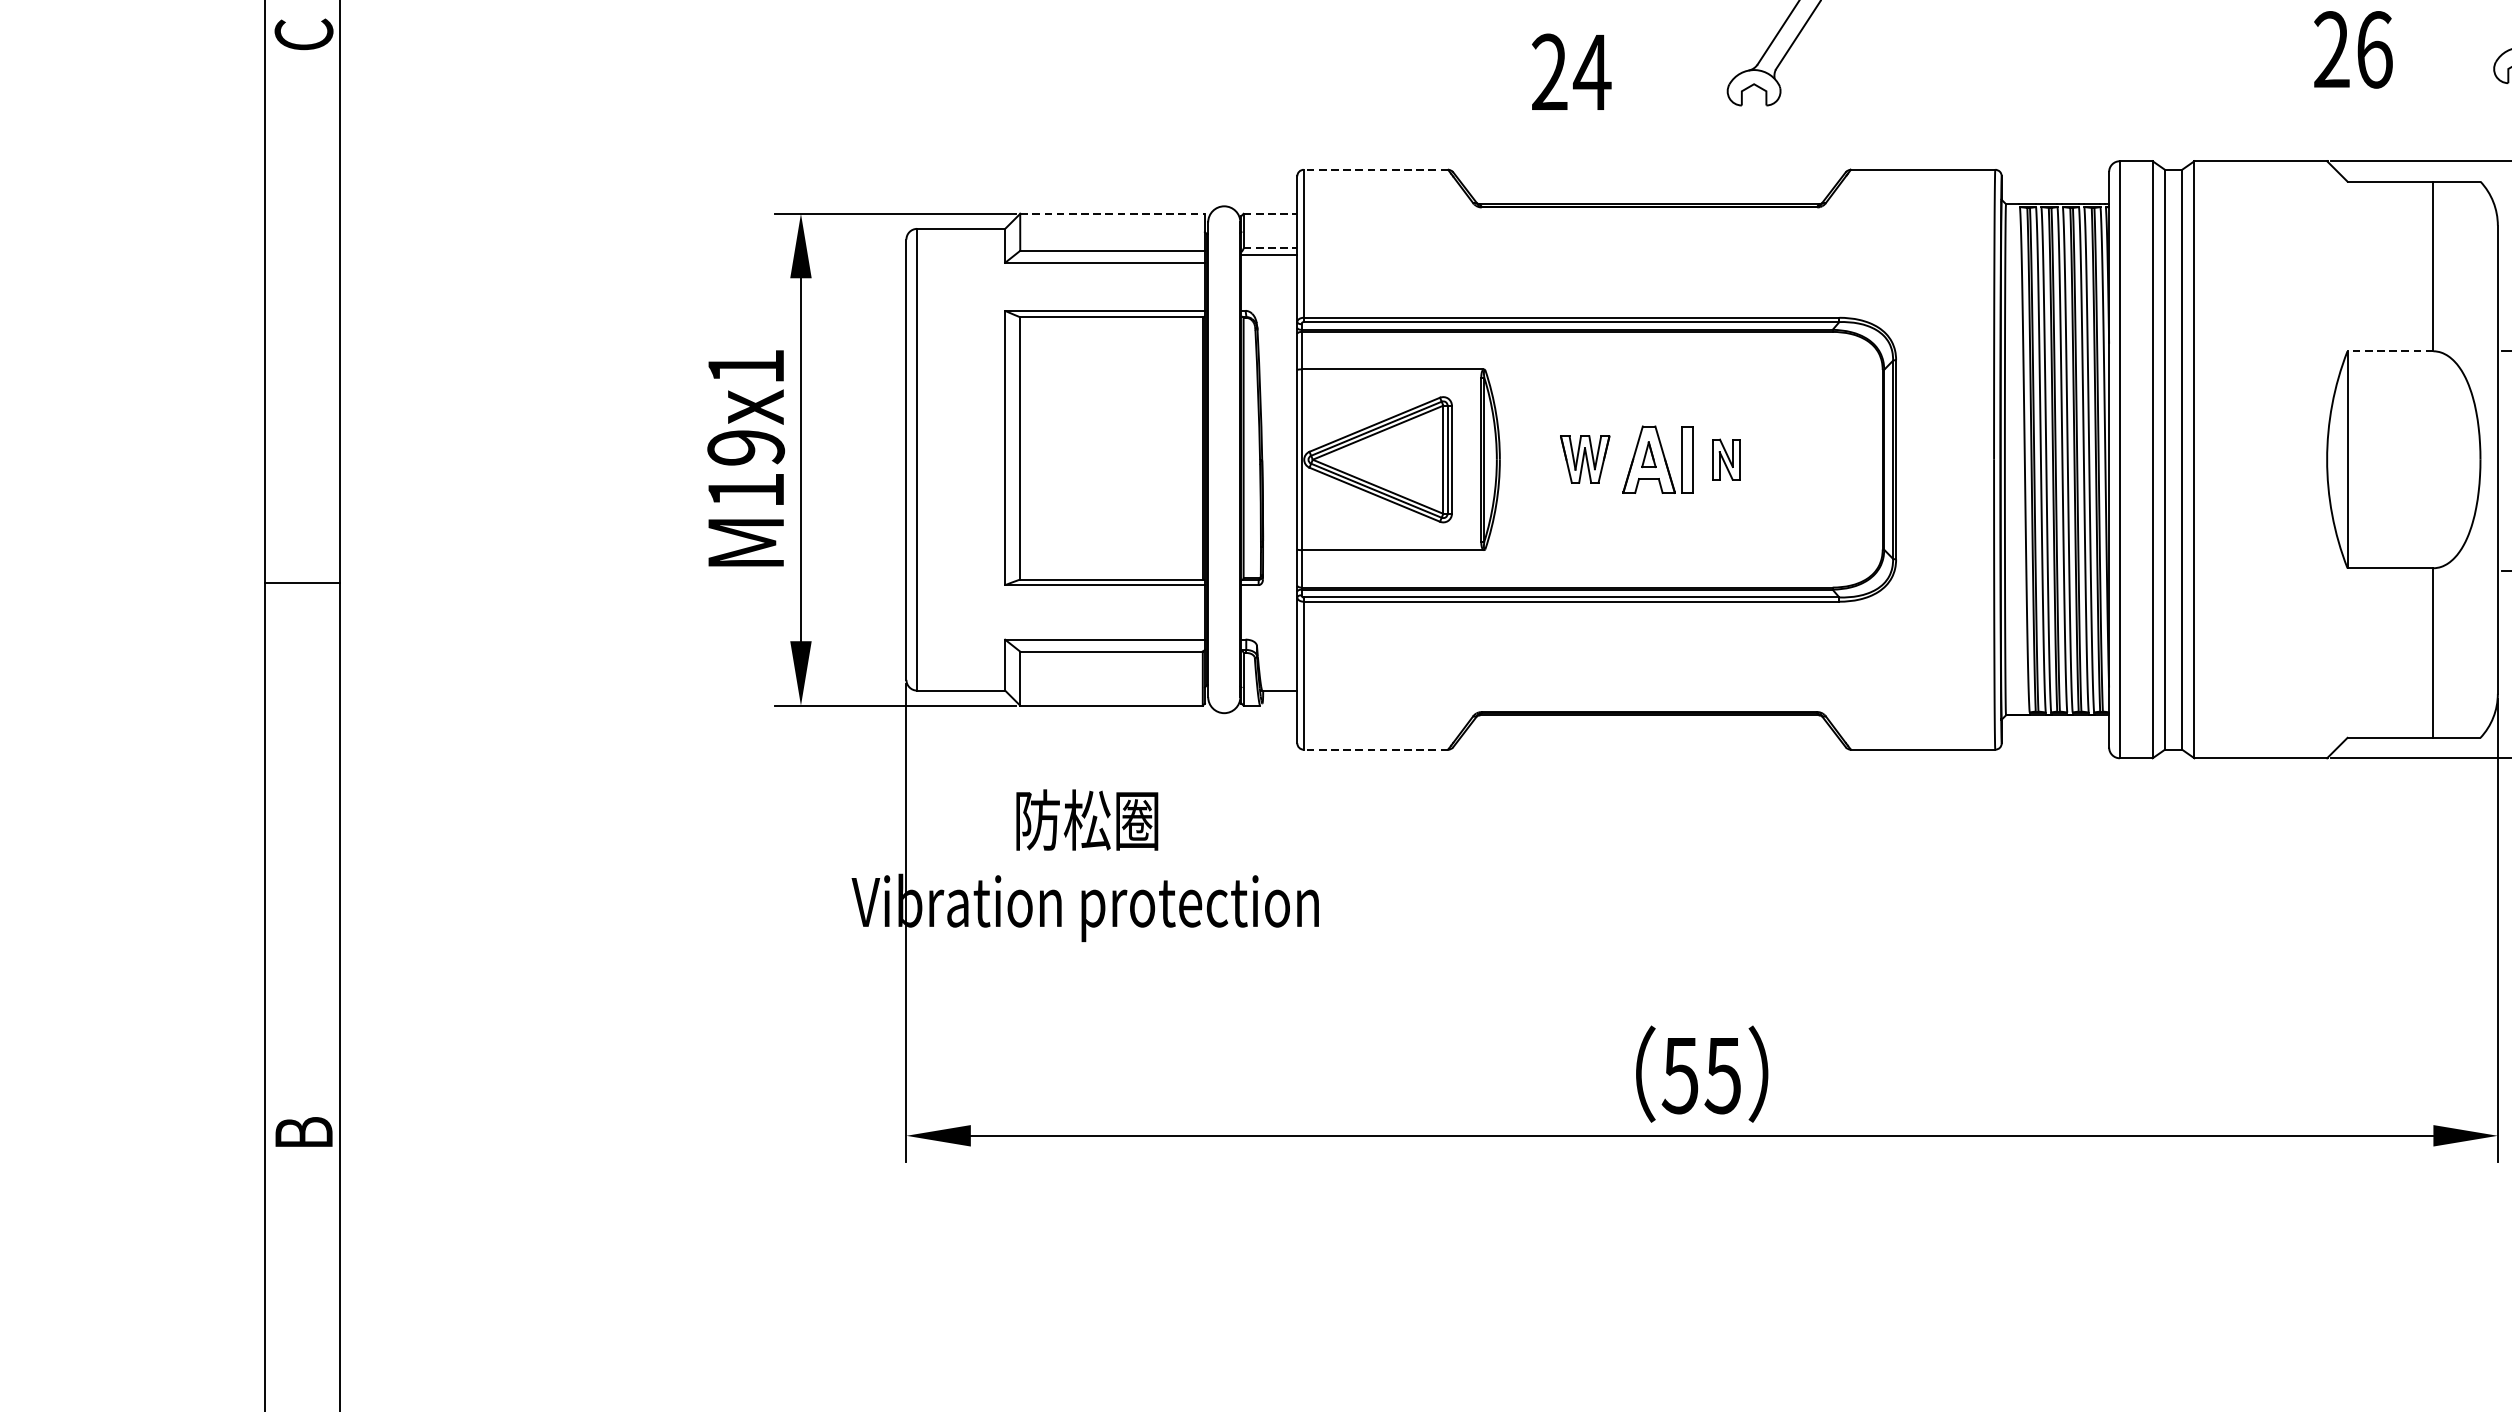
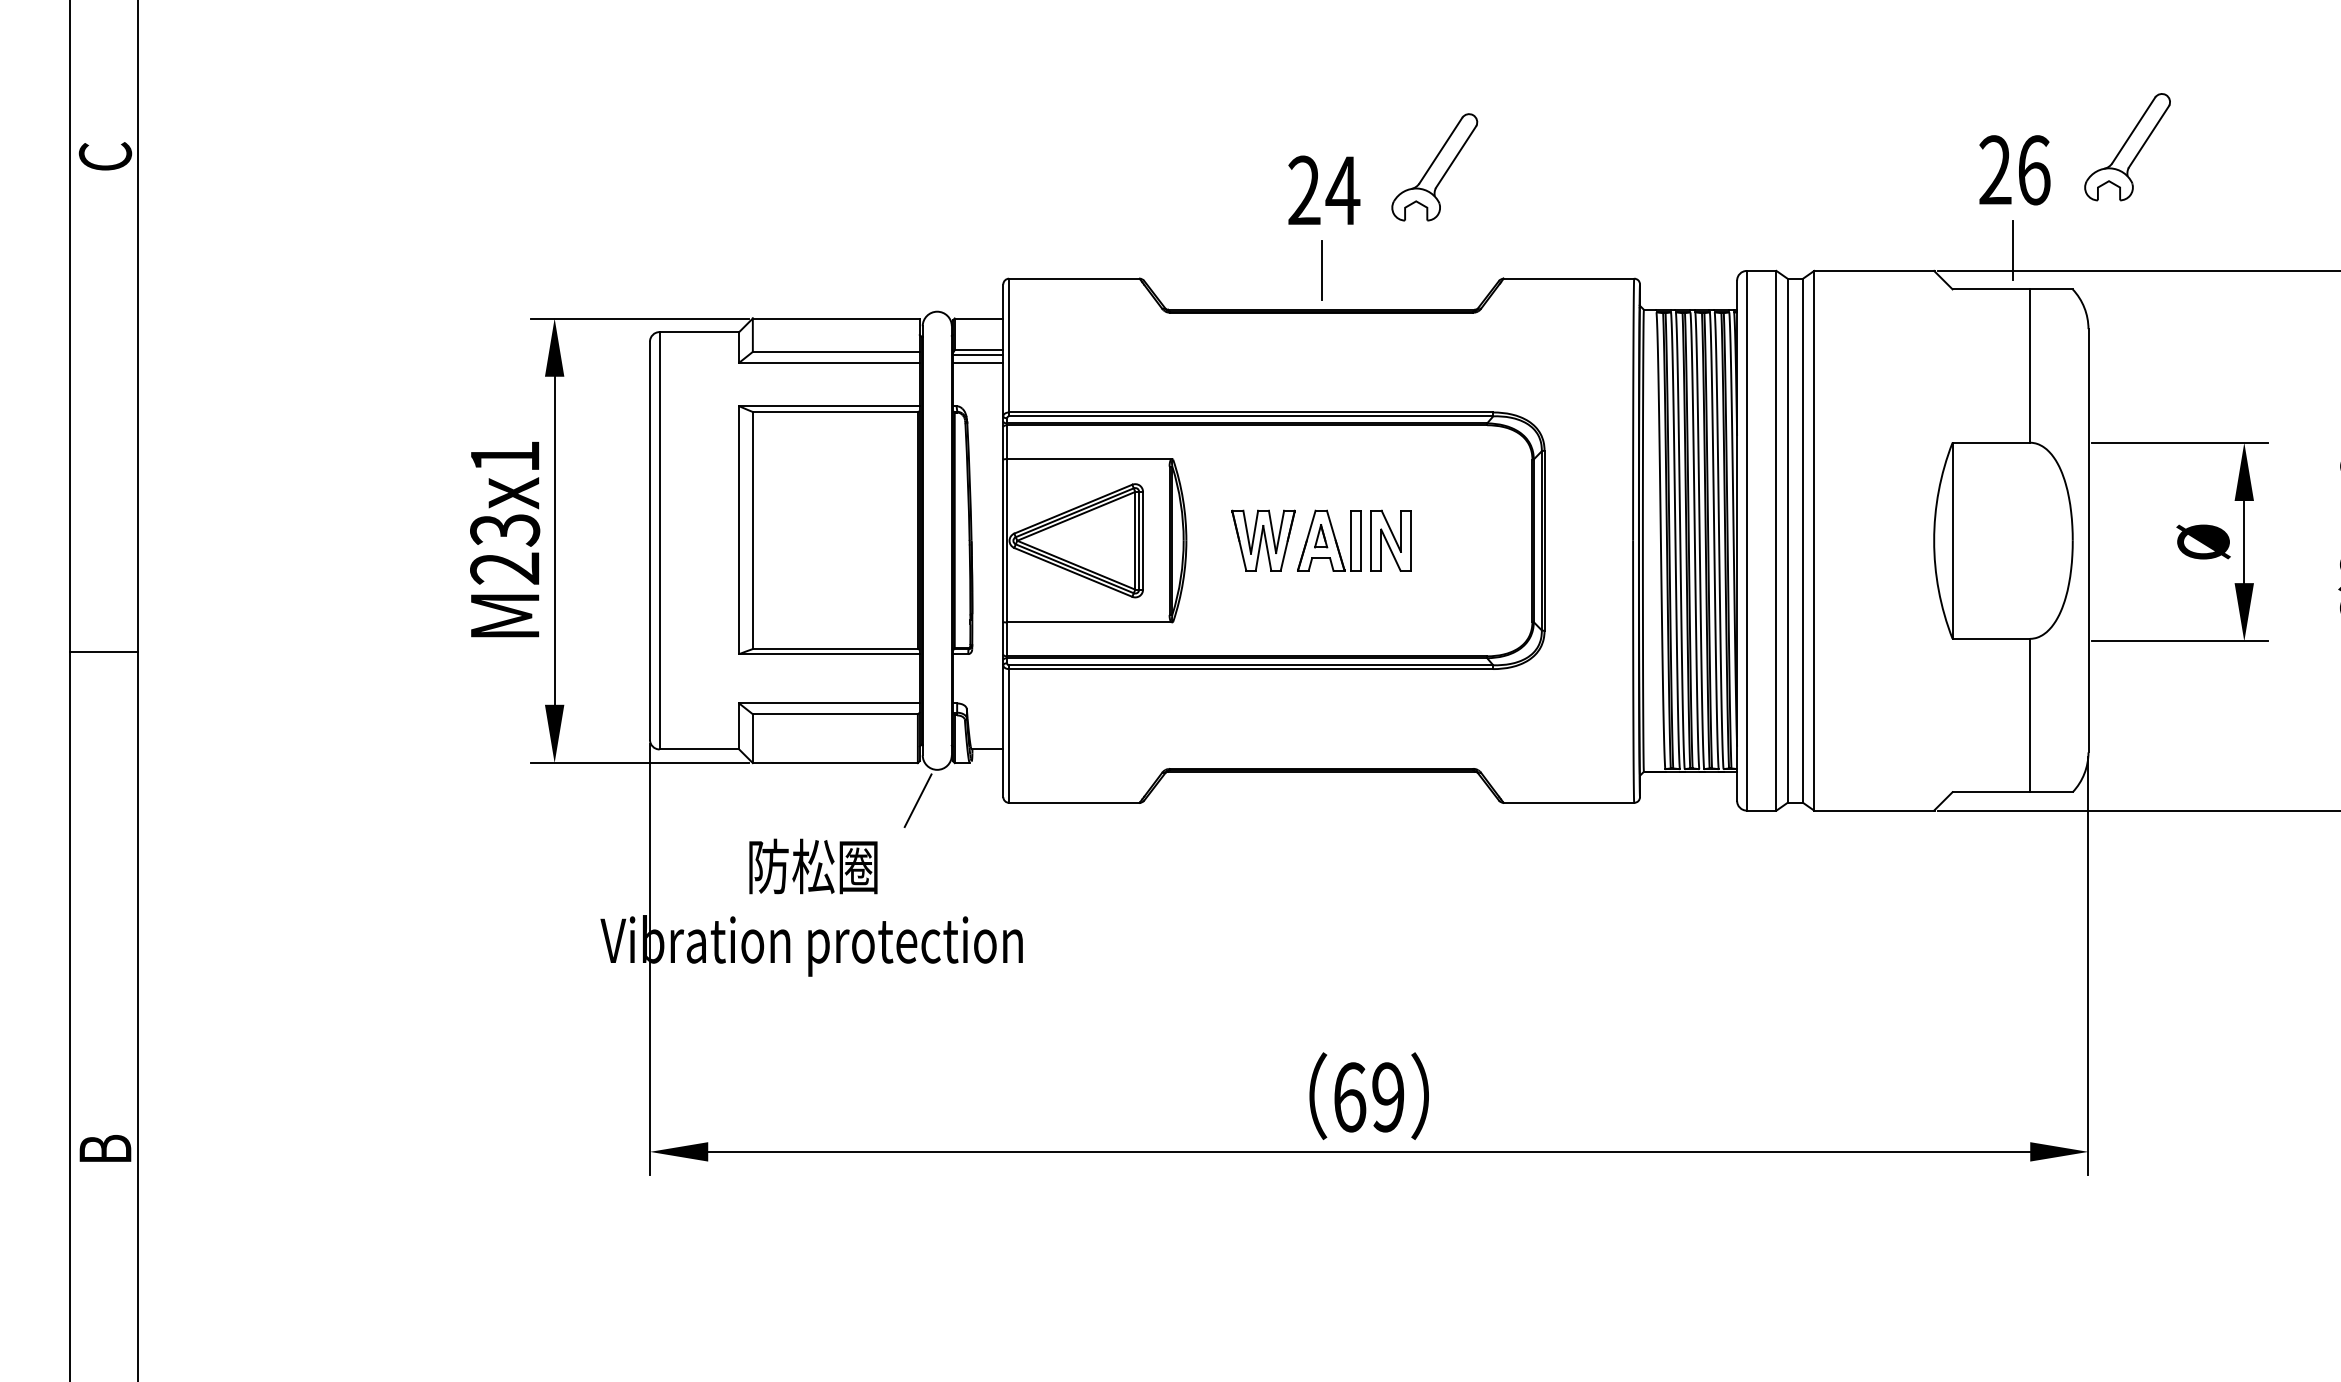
text: (2352, 50) -> (2014, 170), moved
text: (1571, 71) -> (1324, 189), moved
line: (2413, 137) -> (2012, 249), added
line: (1649, 160) -> (1321, 270), added
line: (1374, 169) -> (1073, 278), dashed -> solid
line: (1112, 213) -> (836, 318), dashed -> solid
line: (1270, 213) -> (979, 318), dashed -> solid
line: (1270, 248) -> (979, 349), dashed -> solid
line: (1268, 262) -> (977, 362), added
line: (2390, 351) -> (1991, 442), dashed -> solid
part: (1585, 459) -> (1263, 540), size x1.43
part: (1725, 459) -> (1390, 540), size x1.67
text: (746, 469) -> (505, 549), M19x1 -> M23x1
line: (1202, 747) -> (917, 800), added
line: (1374, 749) -> (1073, 802), dashed -> solid
text: (1701, 1075) -> (1368, 1097), 55 -> 69

